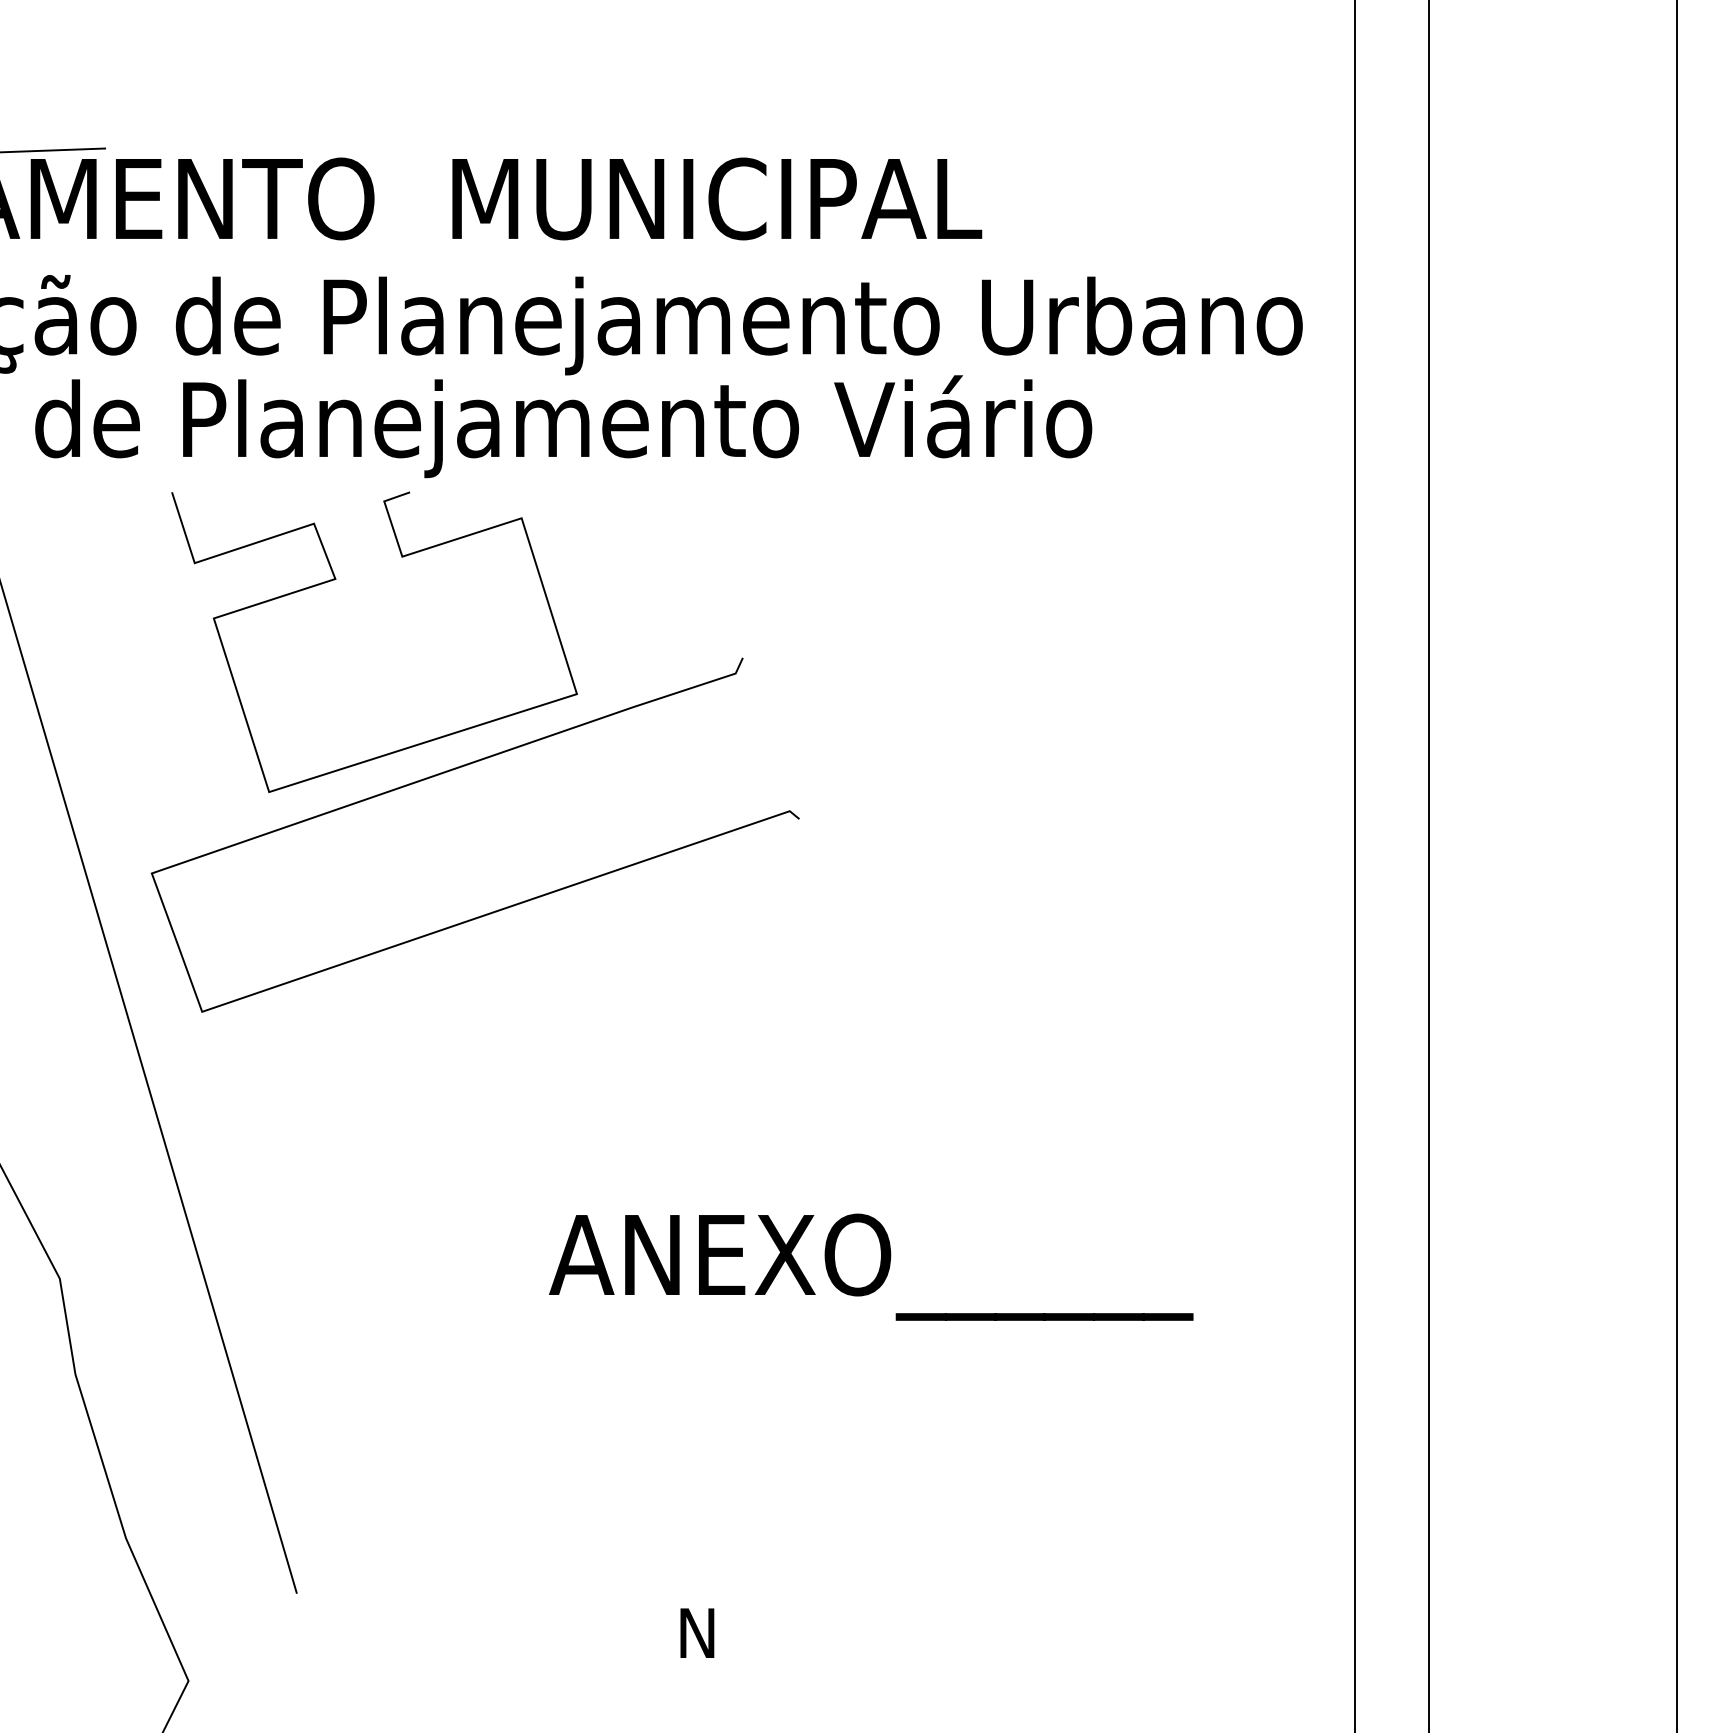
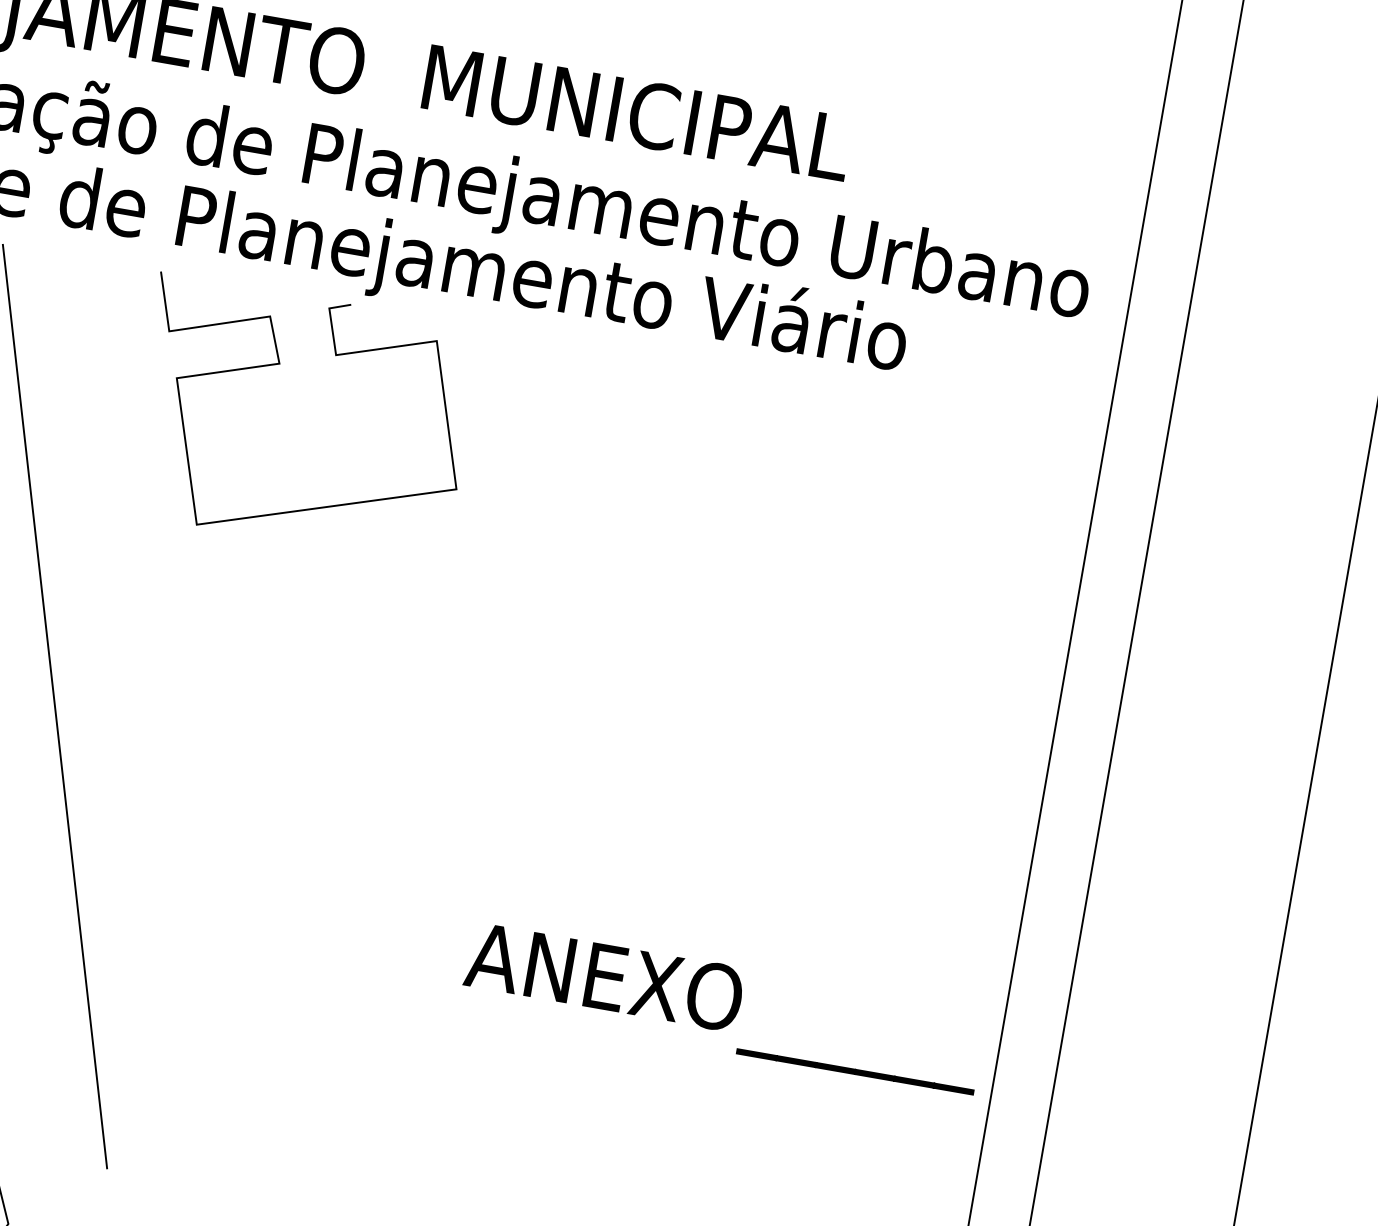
curve: (453, 770) -> (347, 533), removed
text: (871, 1266) -> (723, 1007), moved

